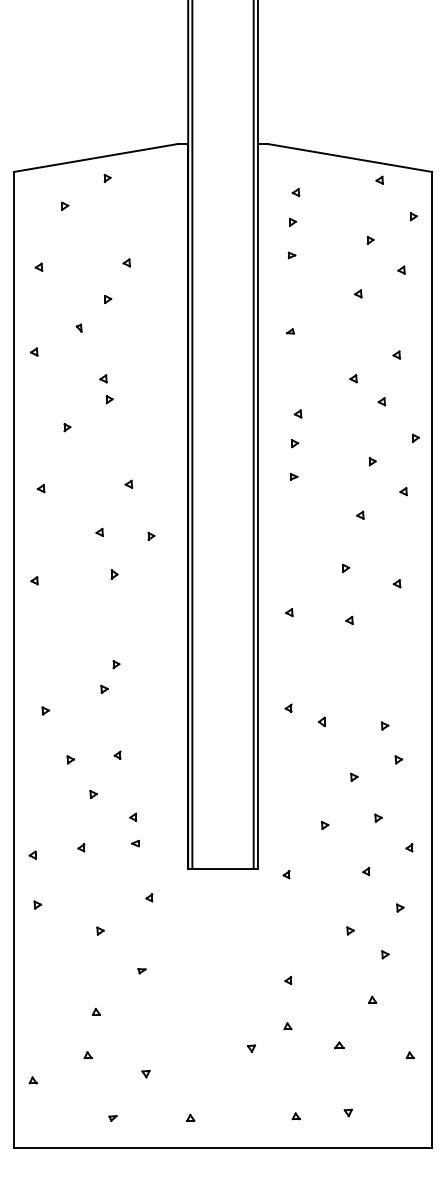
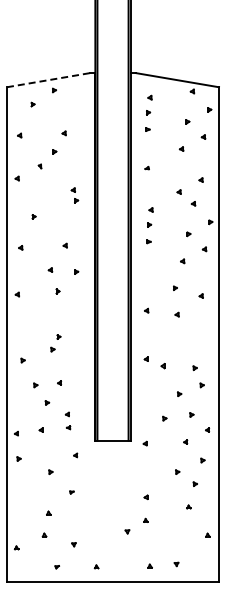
line: (95, 158) -> (48, 80), solid -> dashed
part: (105, 389) -> (74, 195), moved
part: (338, 1044) -> (171, 529), removed

